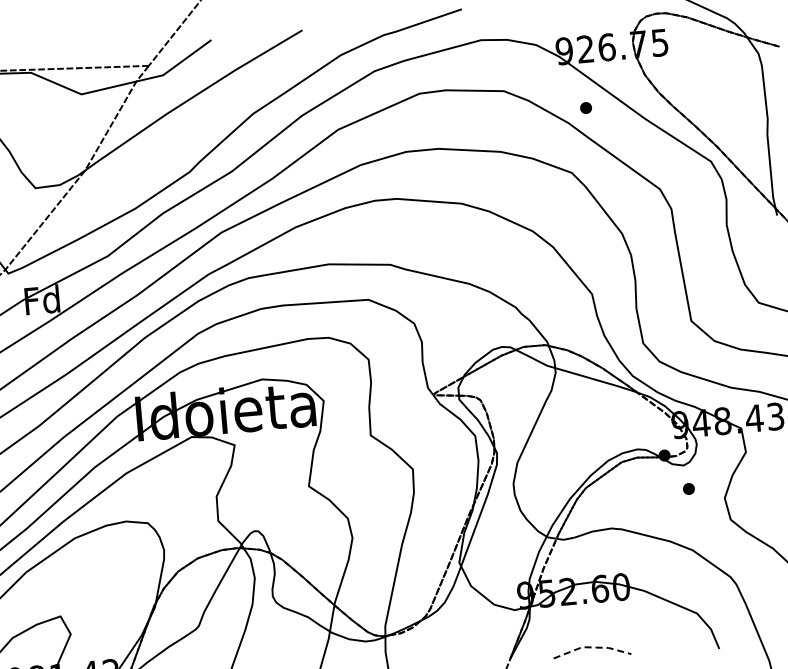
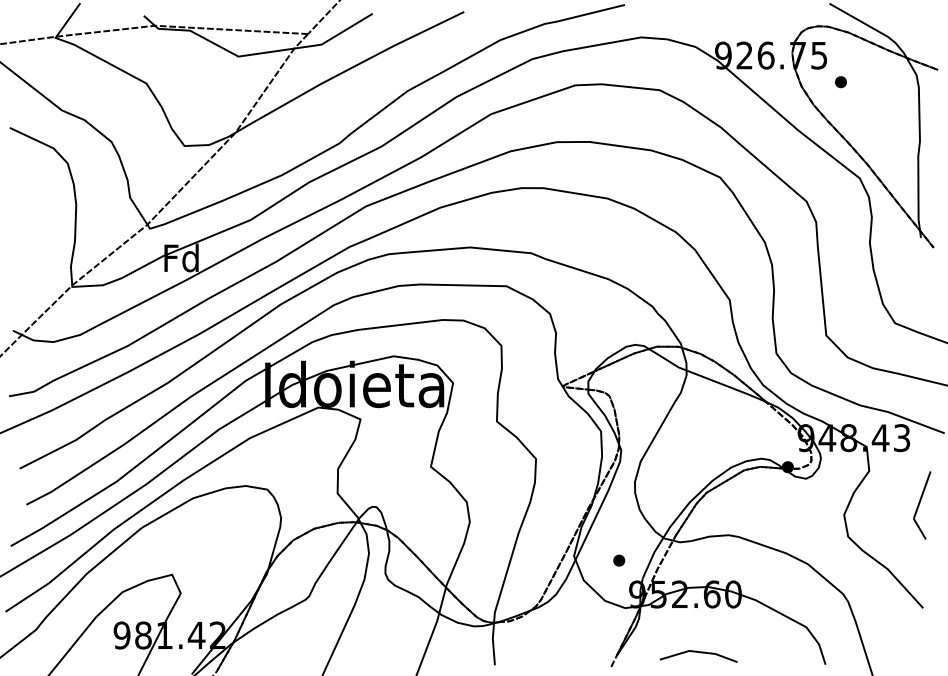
part: (585, 108) -> (840, 82), moved
part: (689, 488) -> (619, 560), moved
line: (591, 647) -> (698, 652), dashed -> solid

